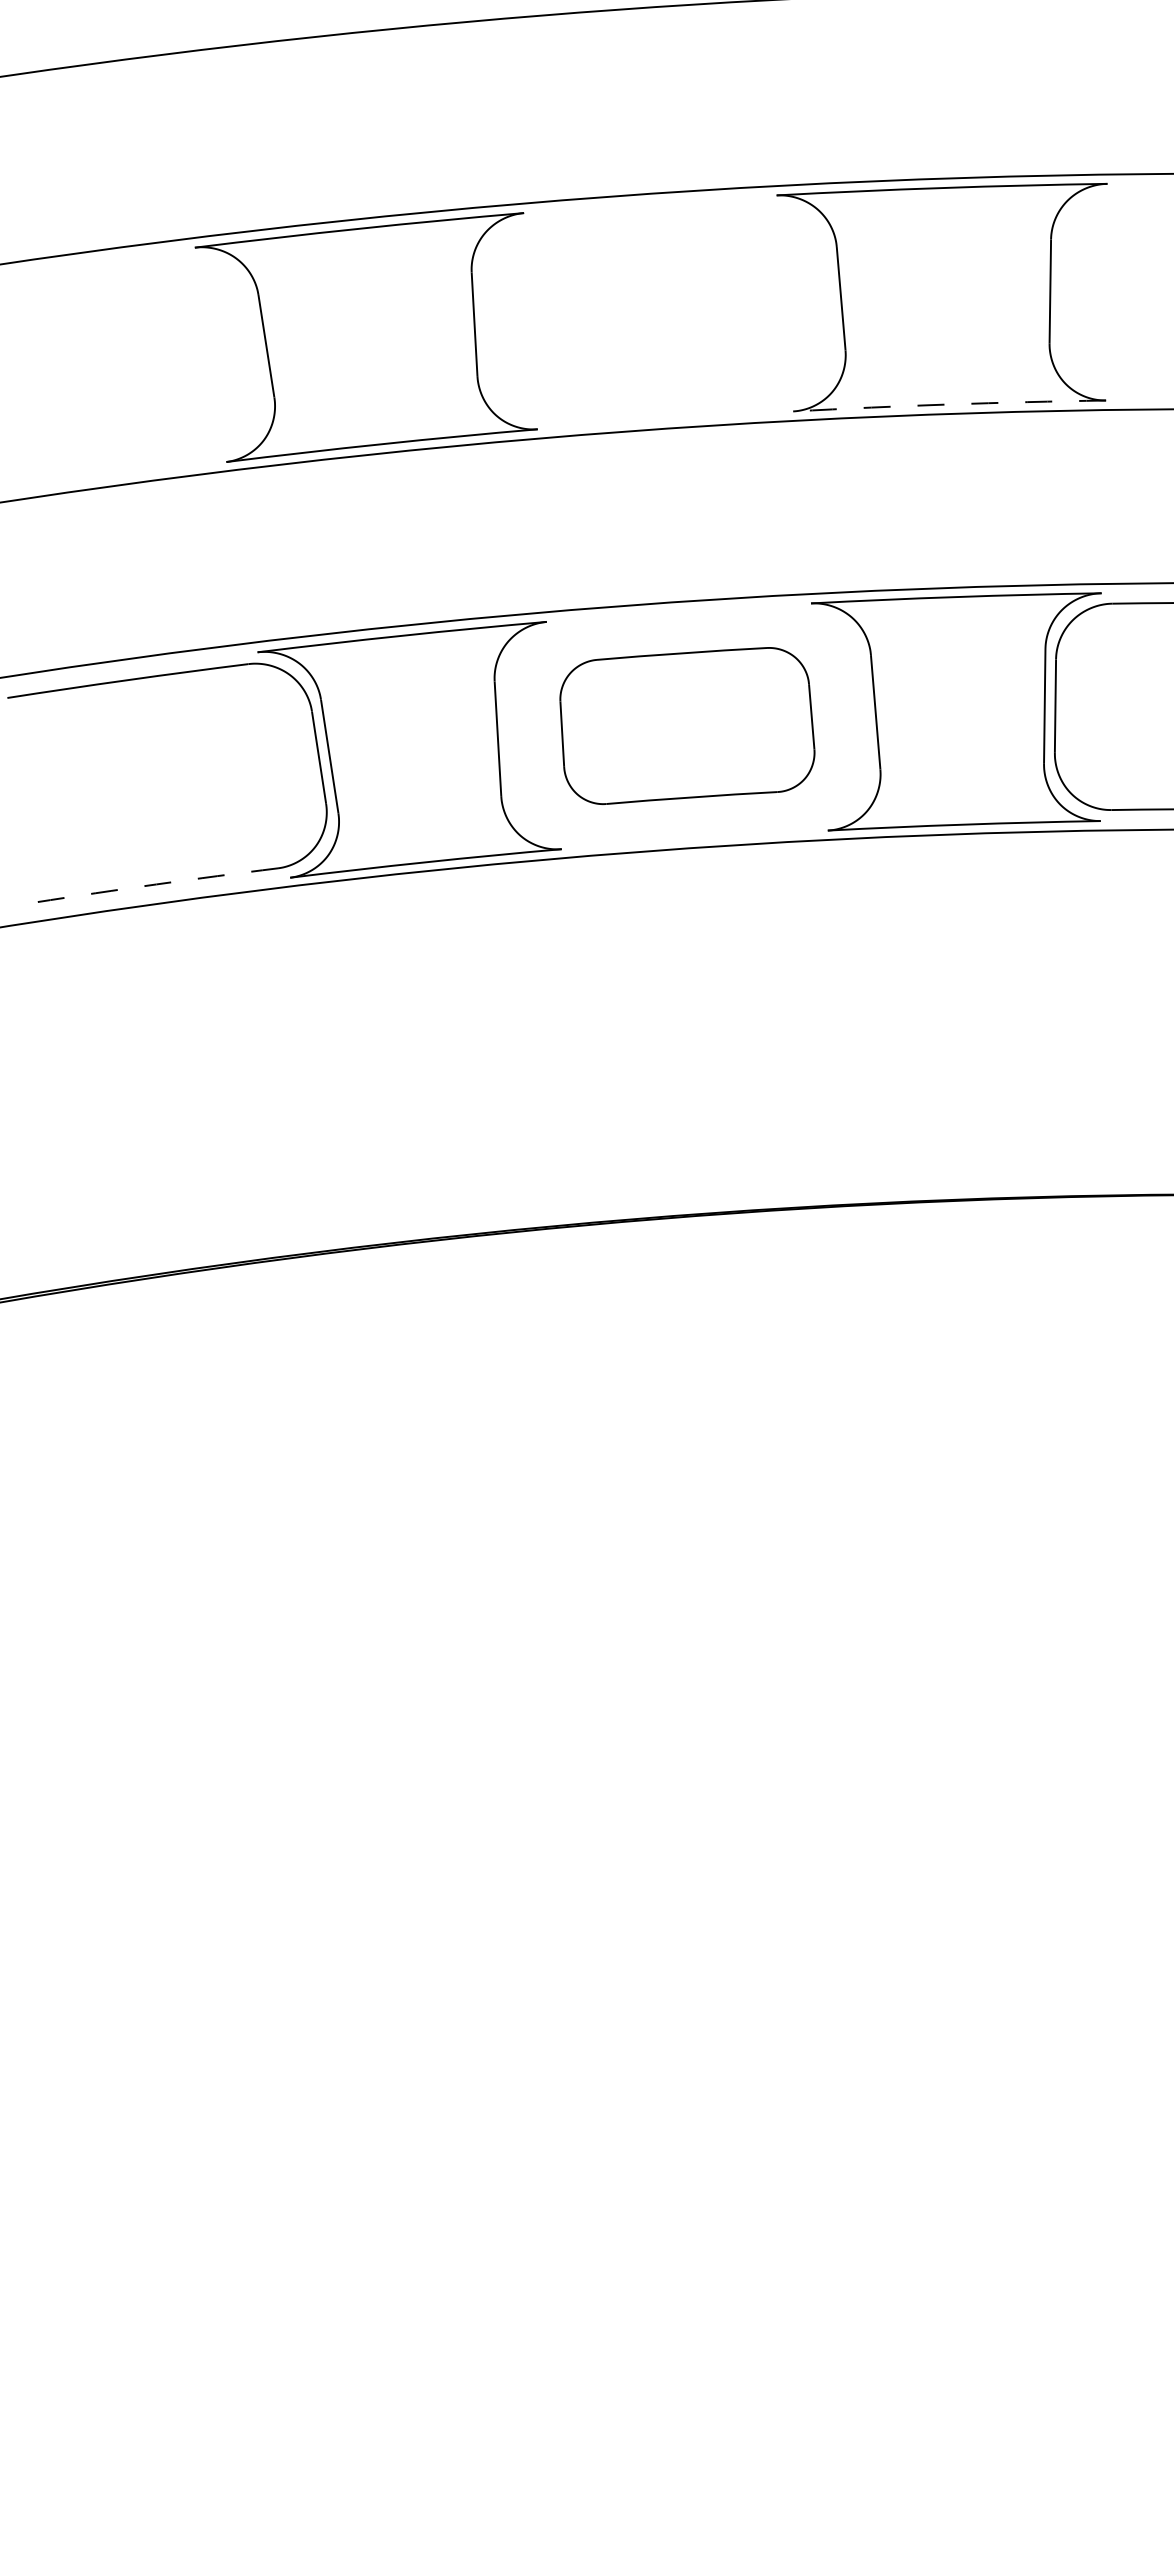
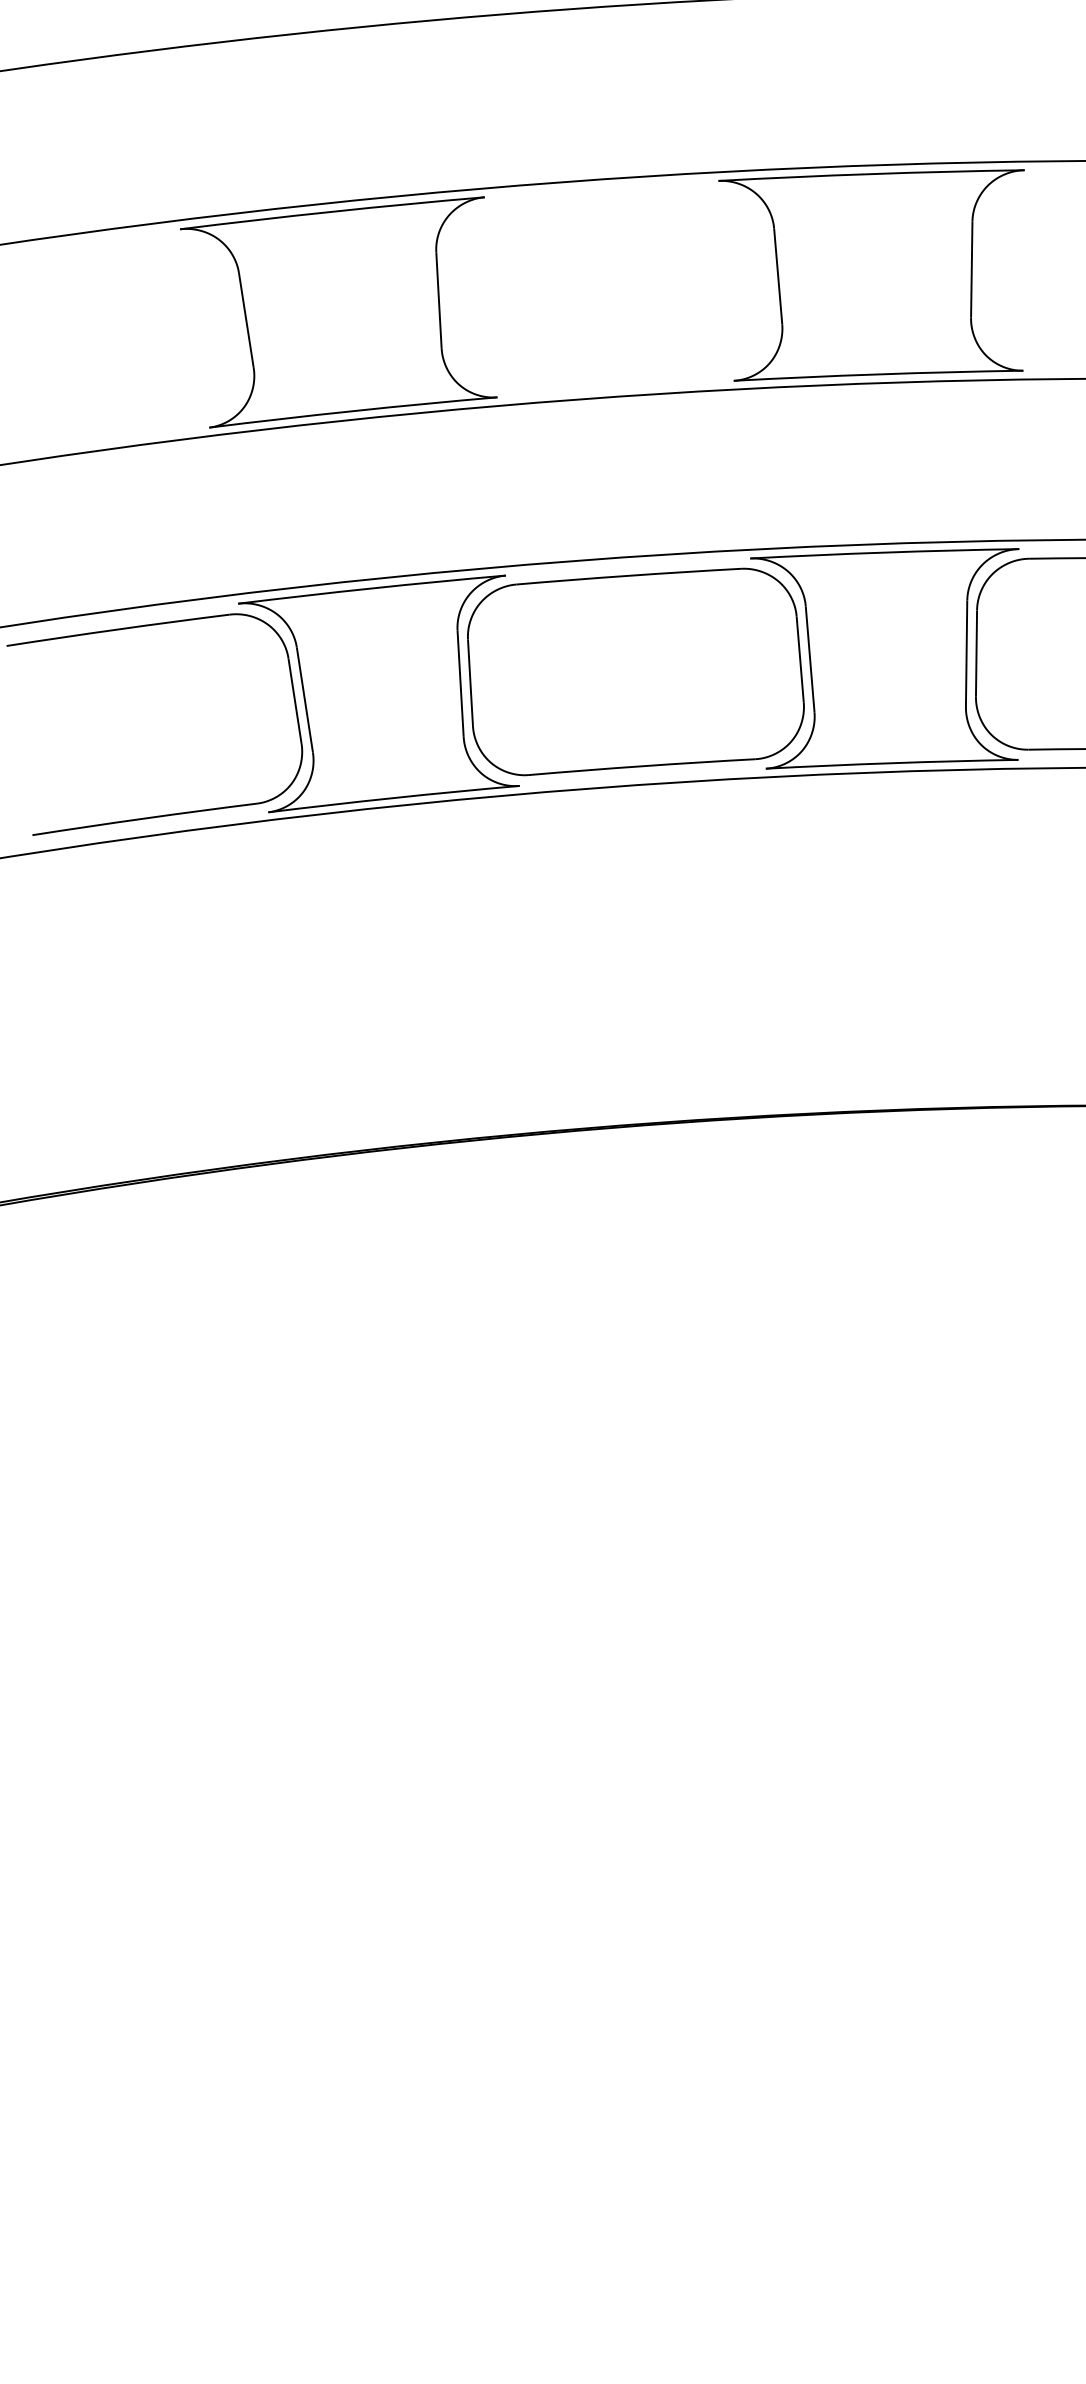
arc: (949, 404) -> (878, 374), dashed -> solid
part: (687, 725) -> (636, 671), size x1.43
arc: (156, 884) -> (144, 818), dashed -> solid

